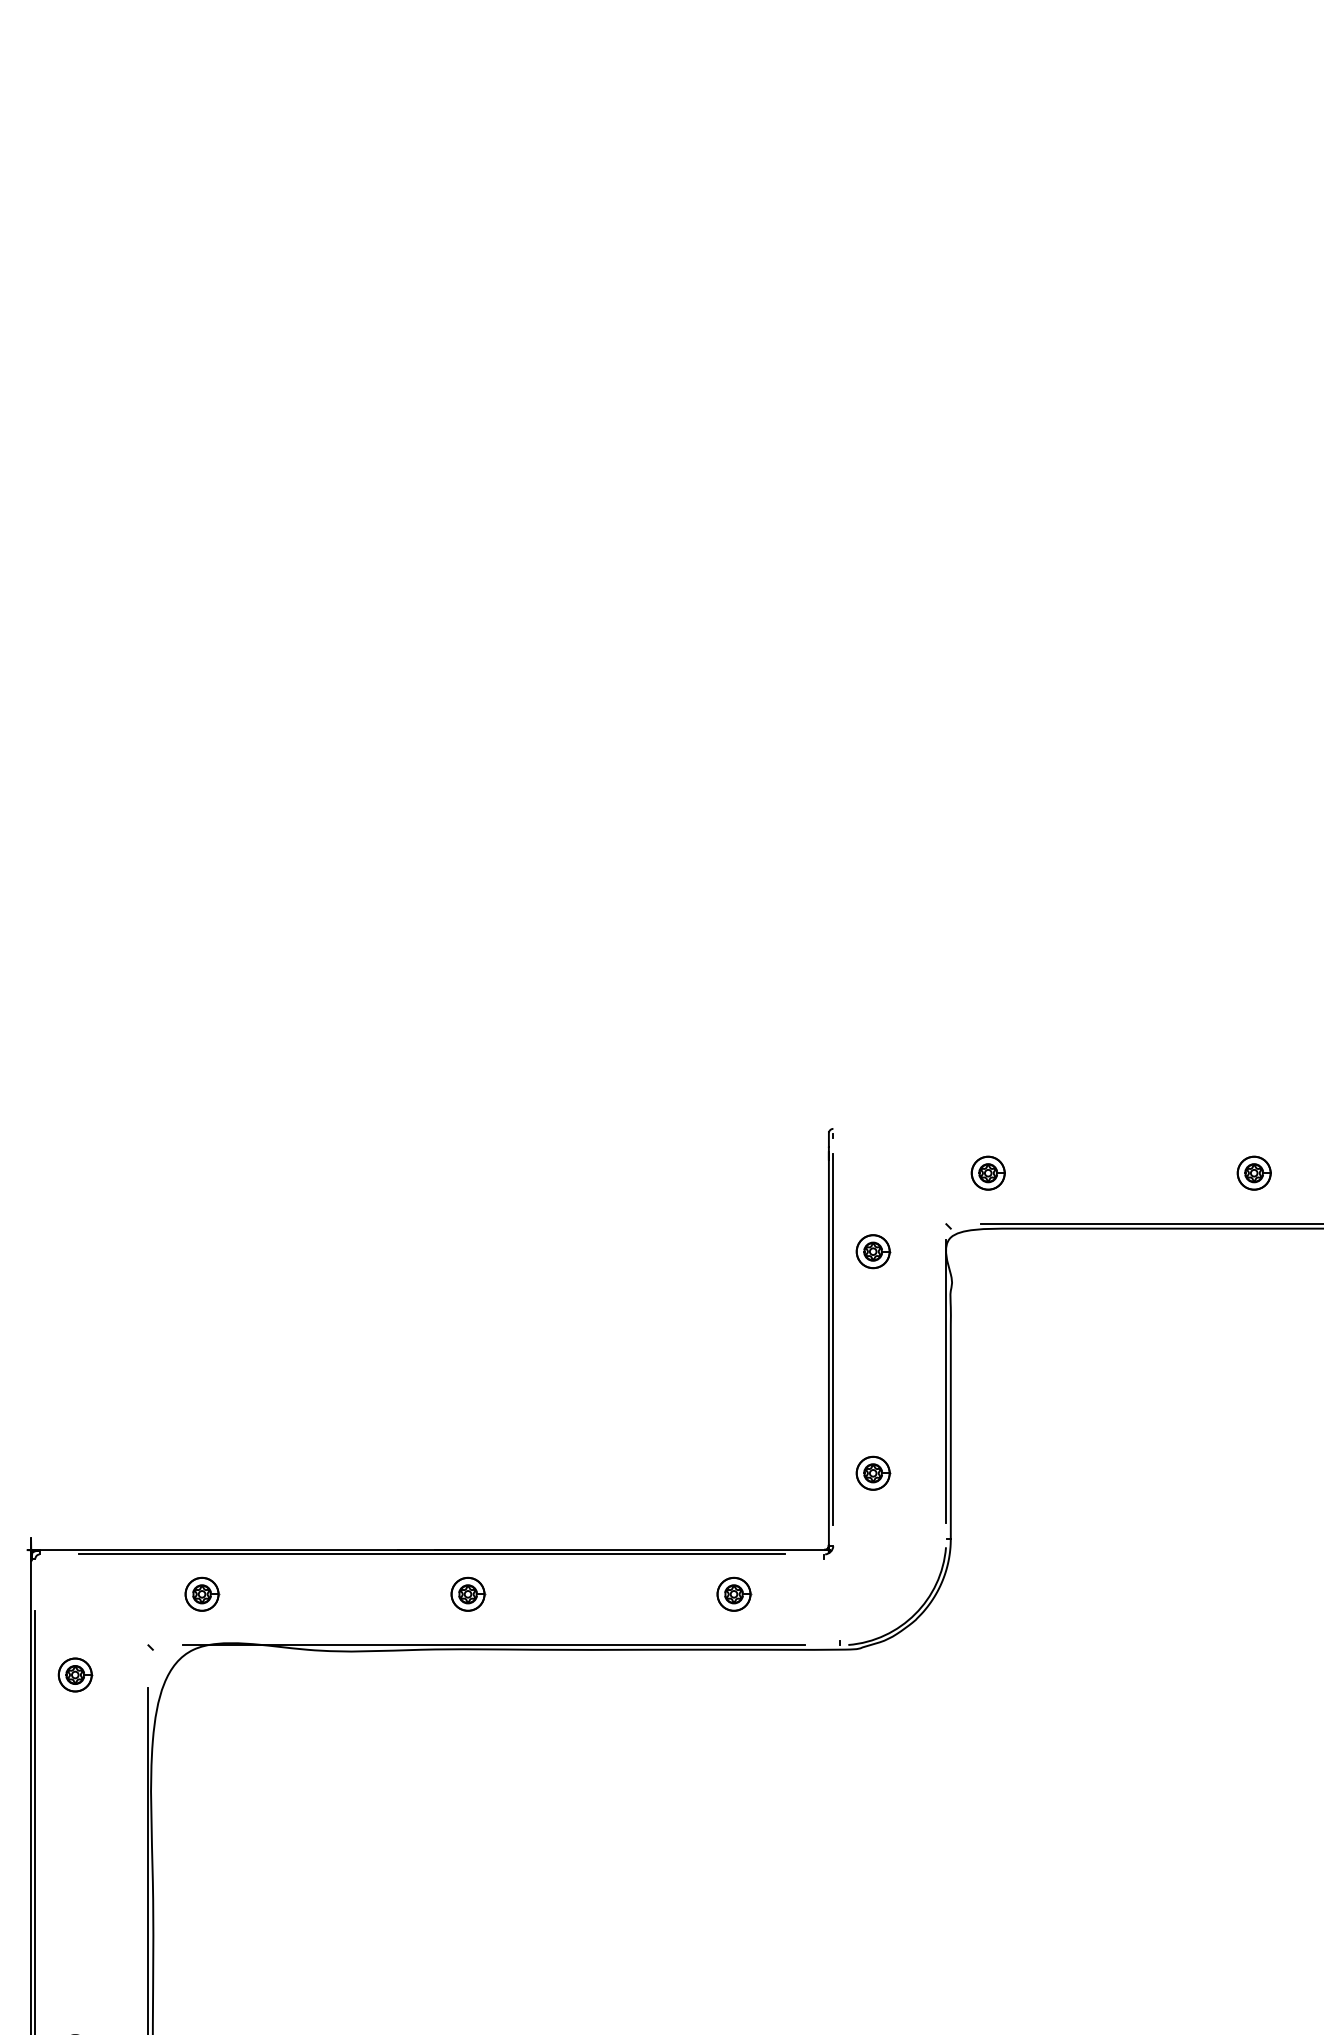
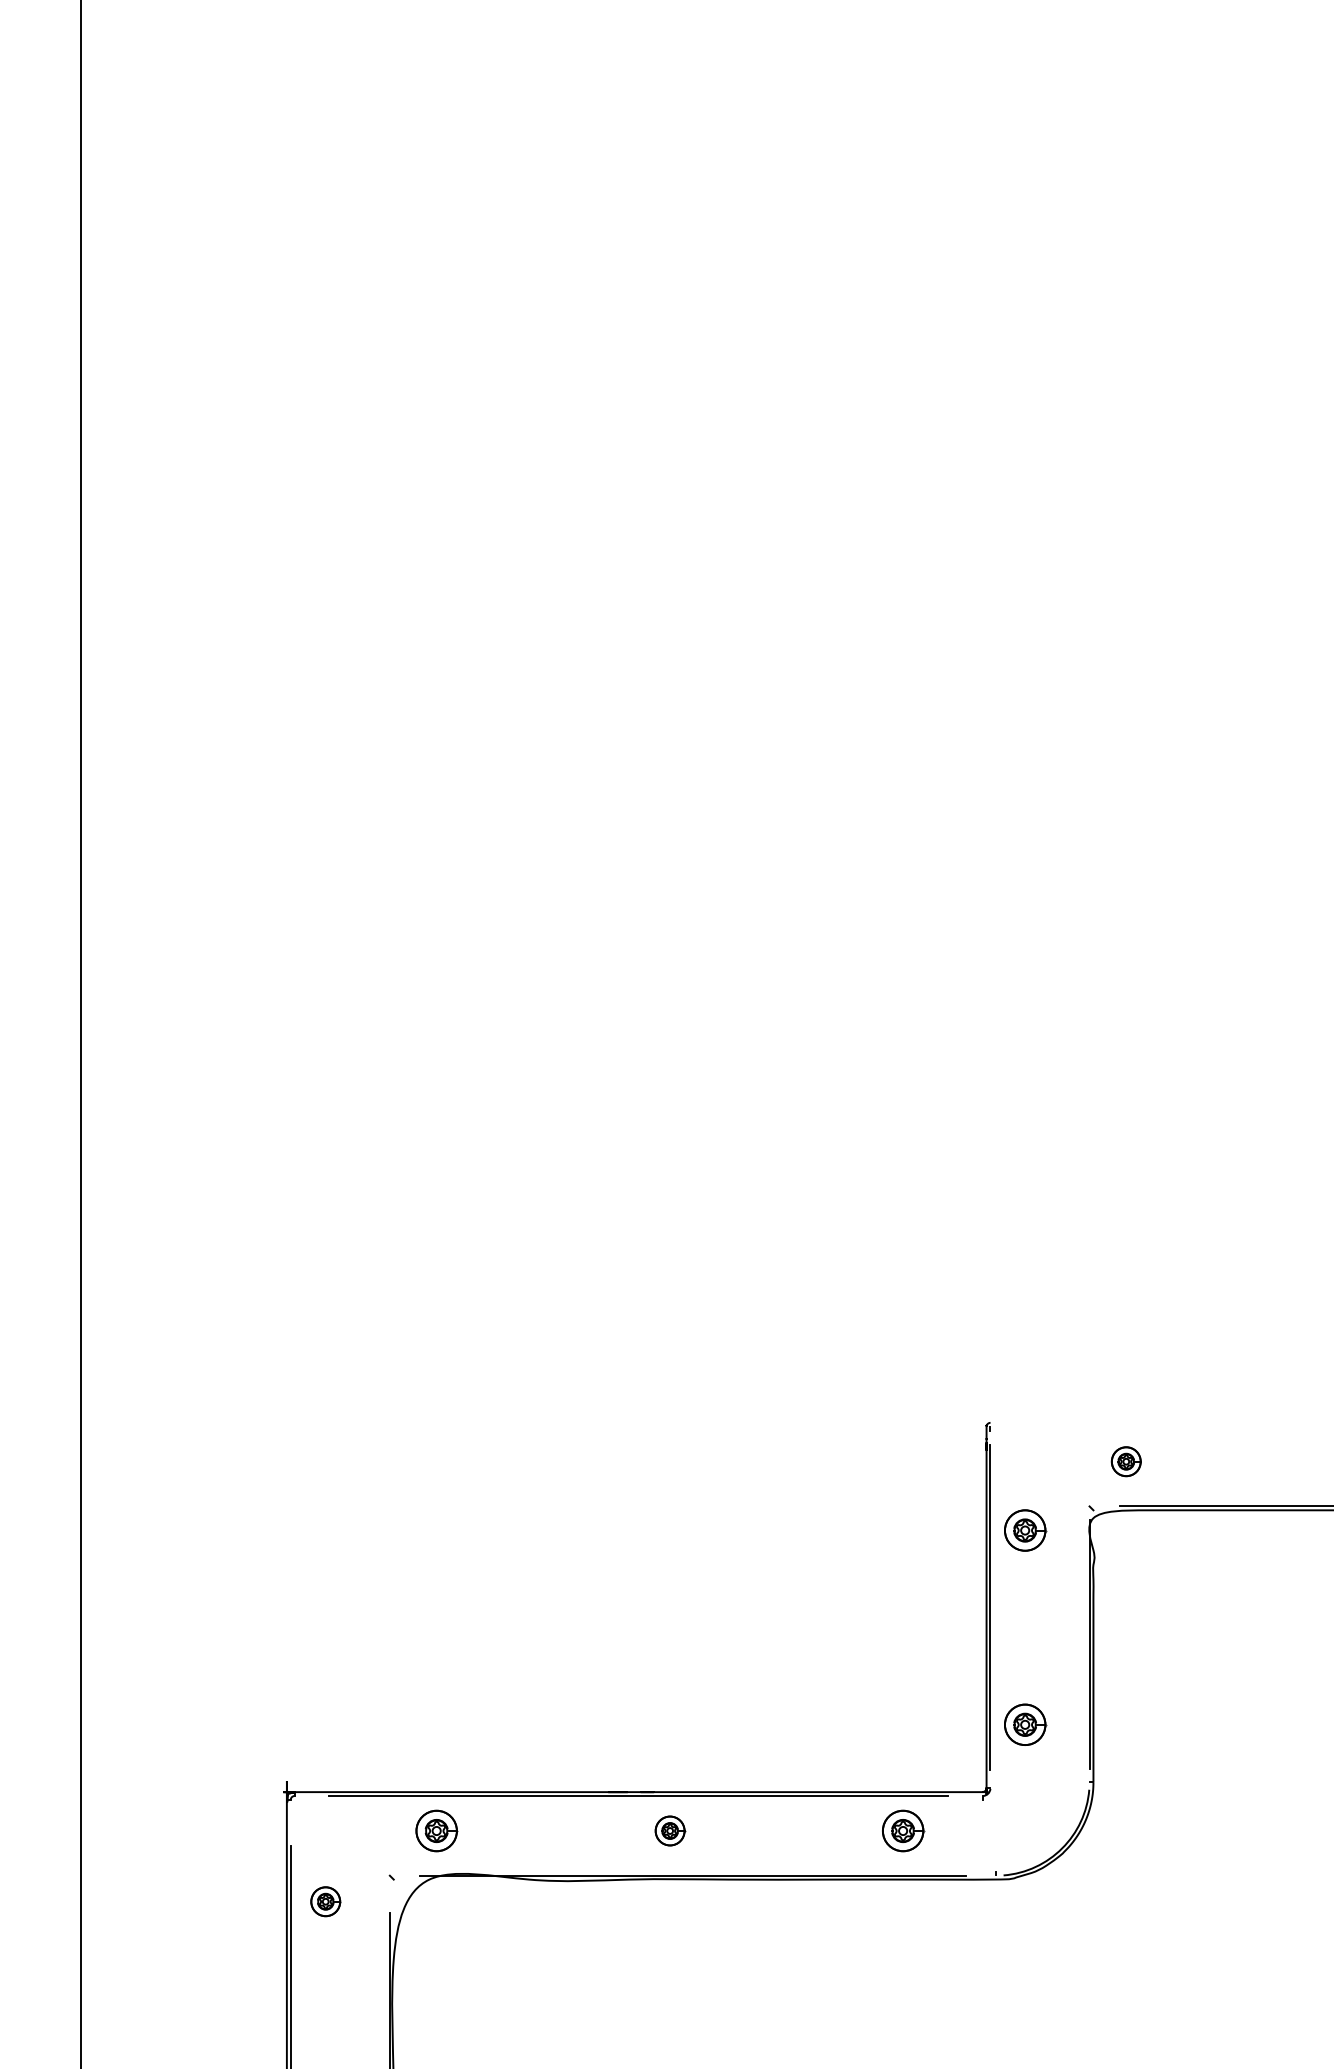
part: (873, 1251) -> (1025, 1530), size x1.4
part: (873, 1472) -> (1025, 1724), size x1.4
part: (202, 1593) -> (437, 1830), size x1.4
part: (734, 1593) -> (903, 1830), size x1.4

